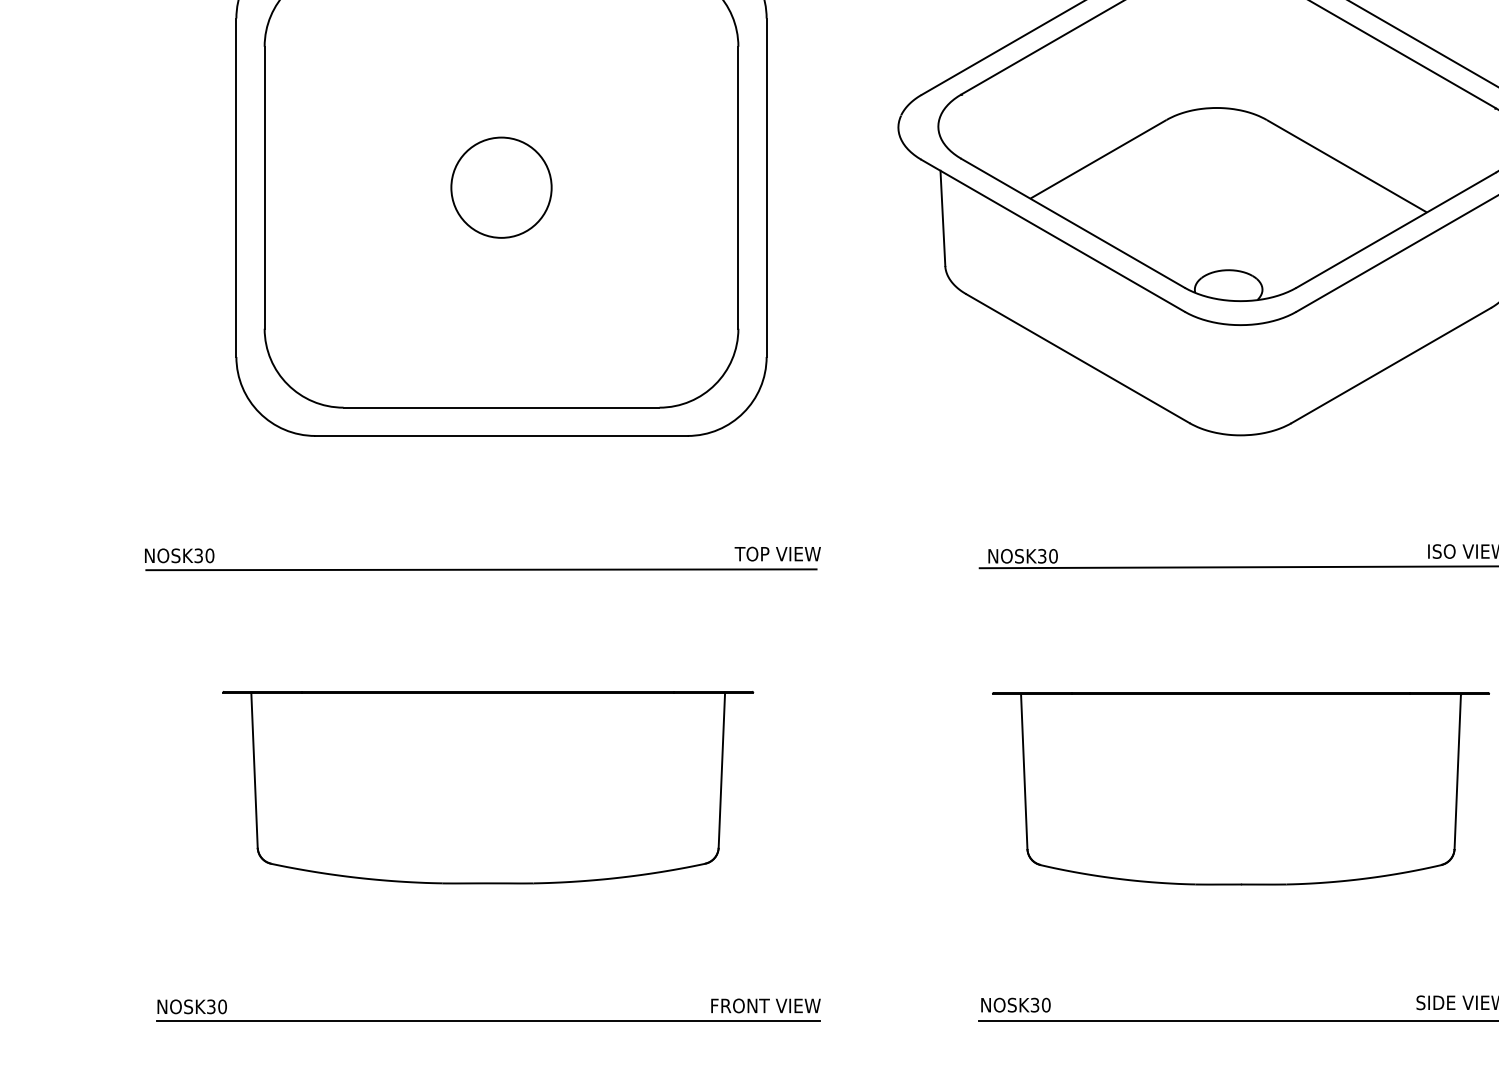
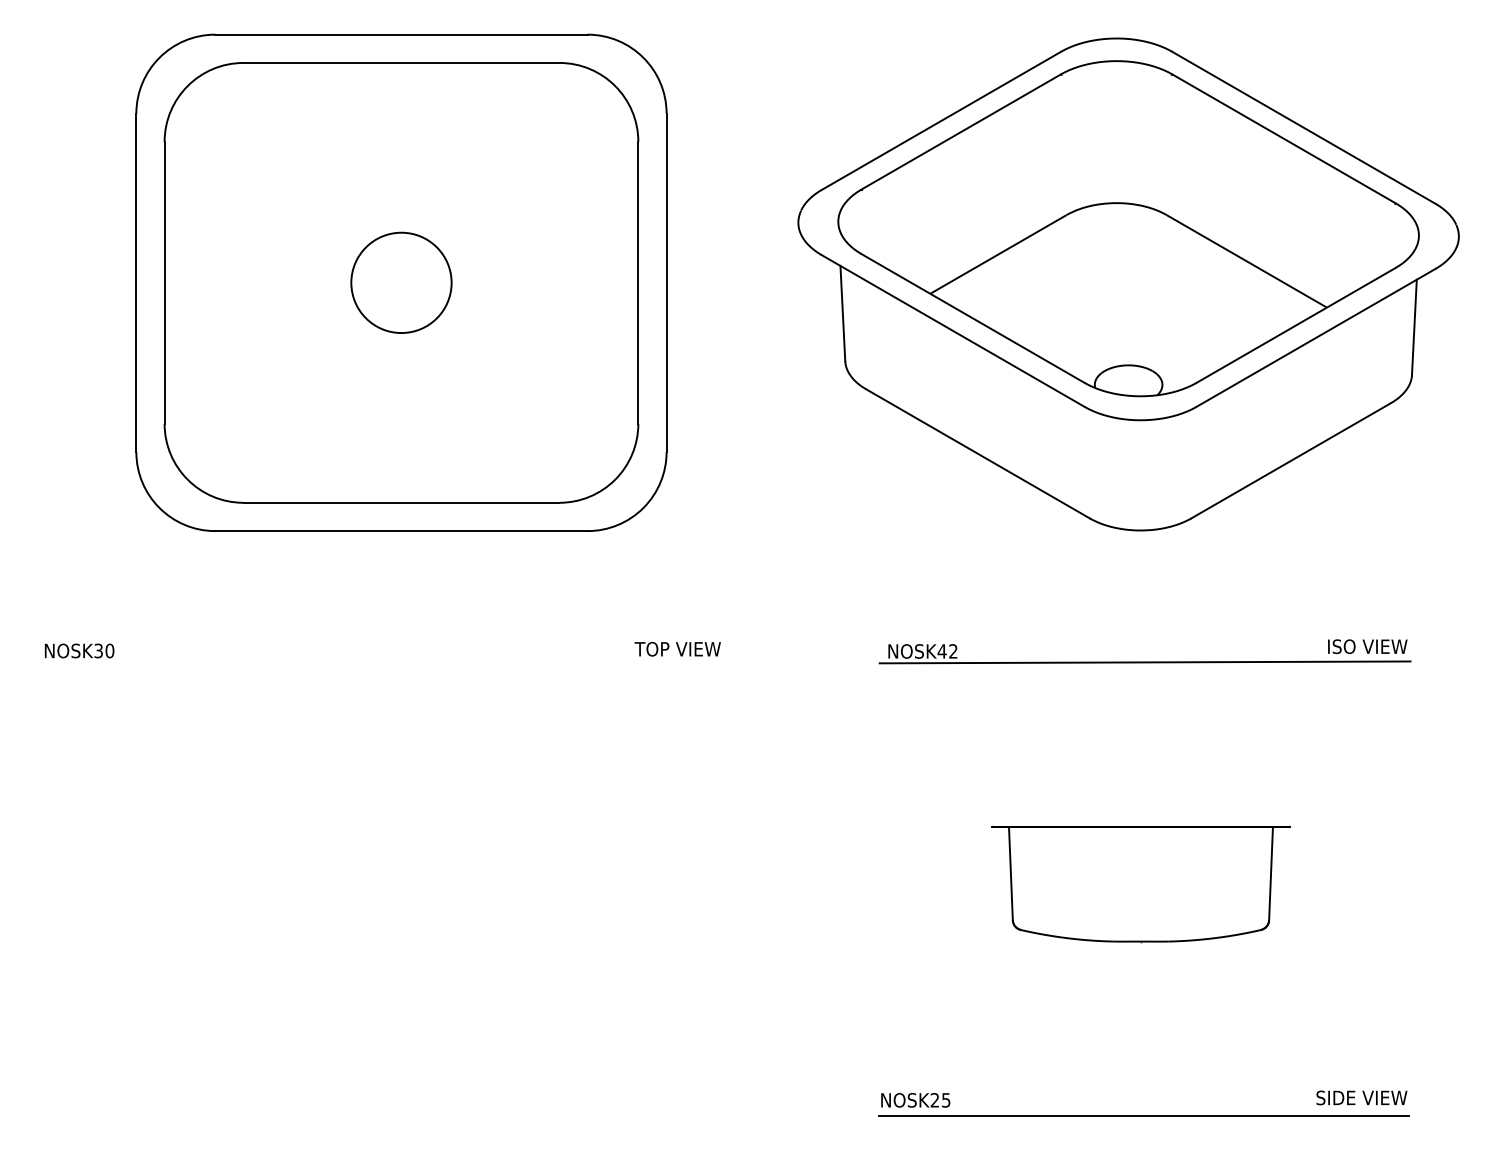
text: (1047, 556) -> (947, 651), NOSK30 -> NOSK42
line: (481, 569) -> (381, 664), removed
part: (488, 787) -> (388, 882), removed
part: (1240, 789) -> (1140, 884), size x0.6
text: (1040, 1005) -> (940, 1100), NOSK30 -> NOSK25
part: (488, 1020) -> (388, 1115), removed

